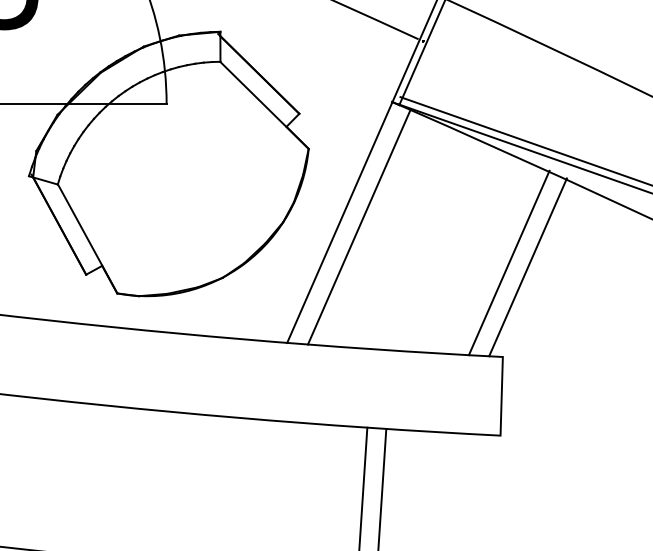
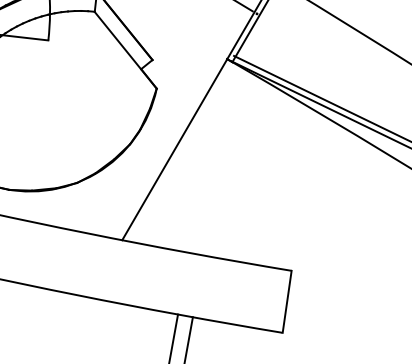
line: (358, 227) -> (189, 155), removed
line: (508, 262) -> (304, 196), removed
line: (527, 267) -> (319, 202), removed

